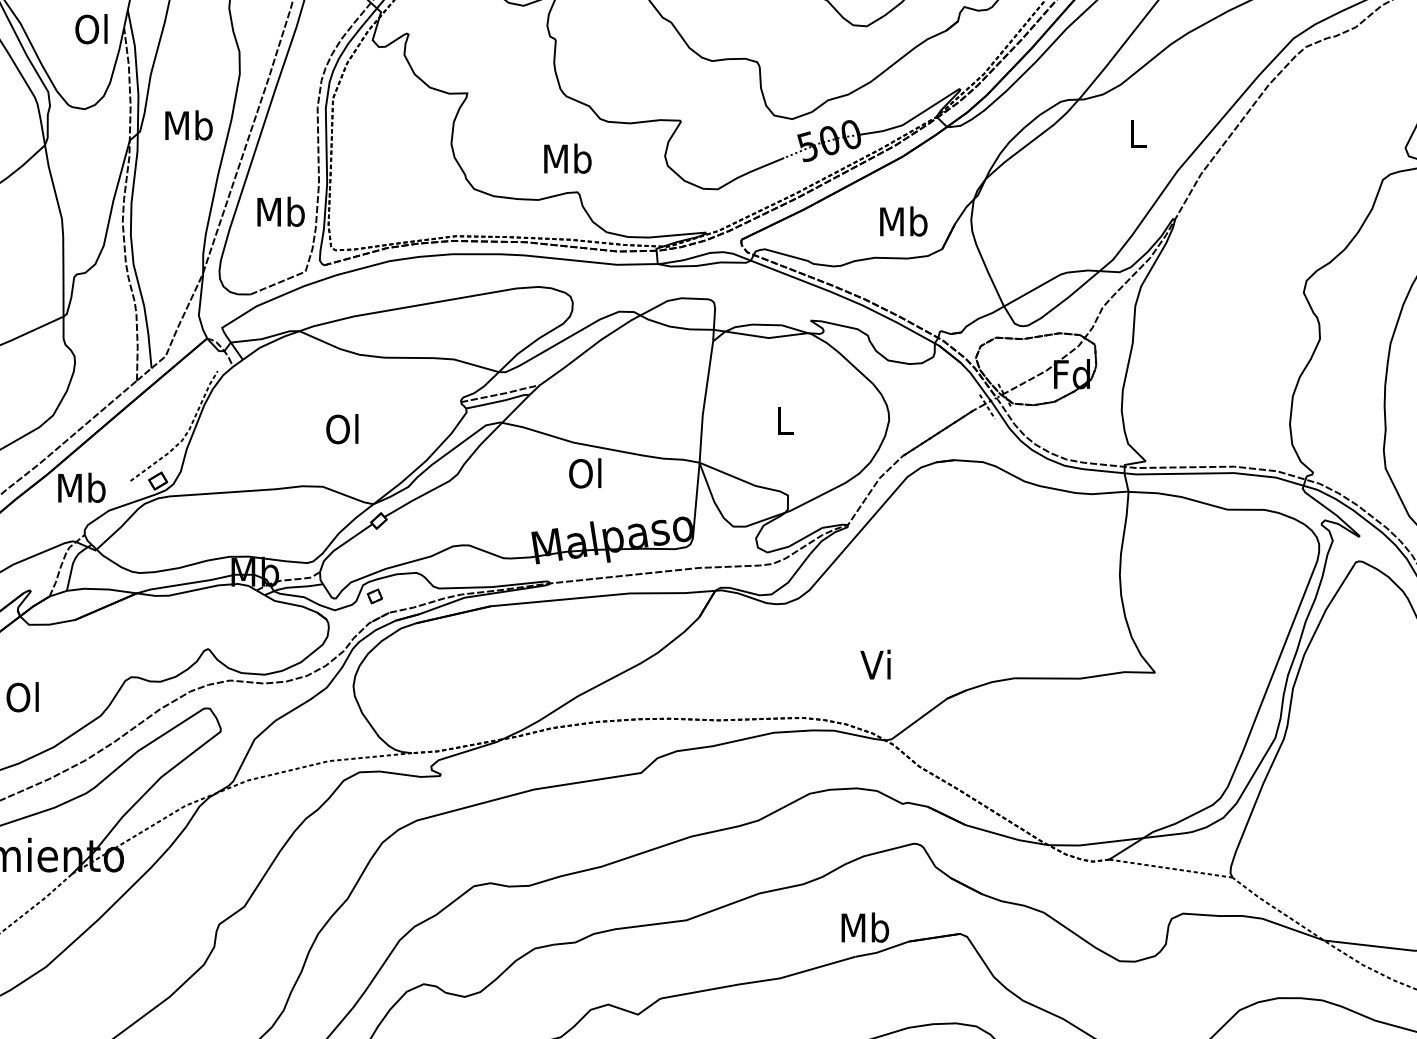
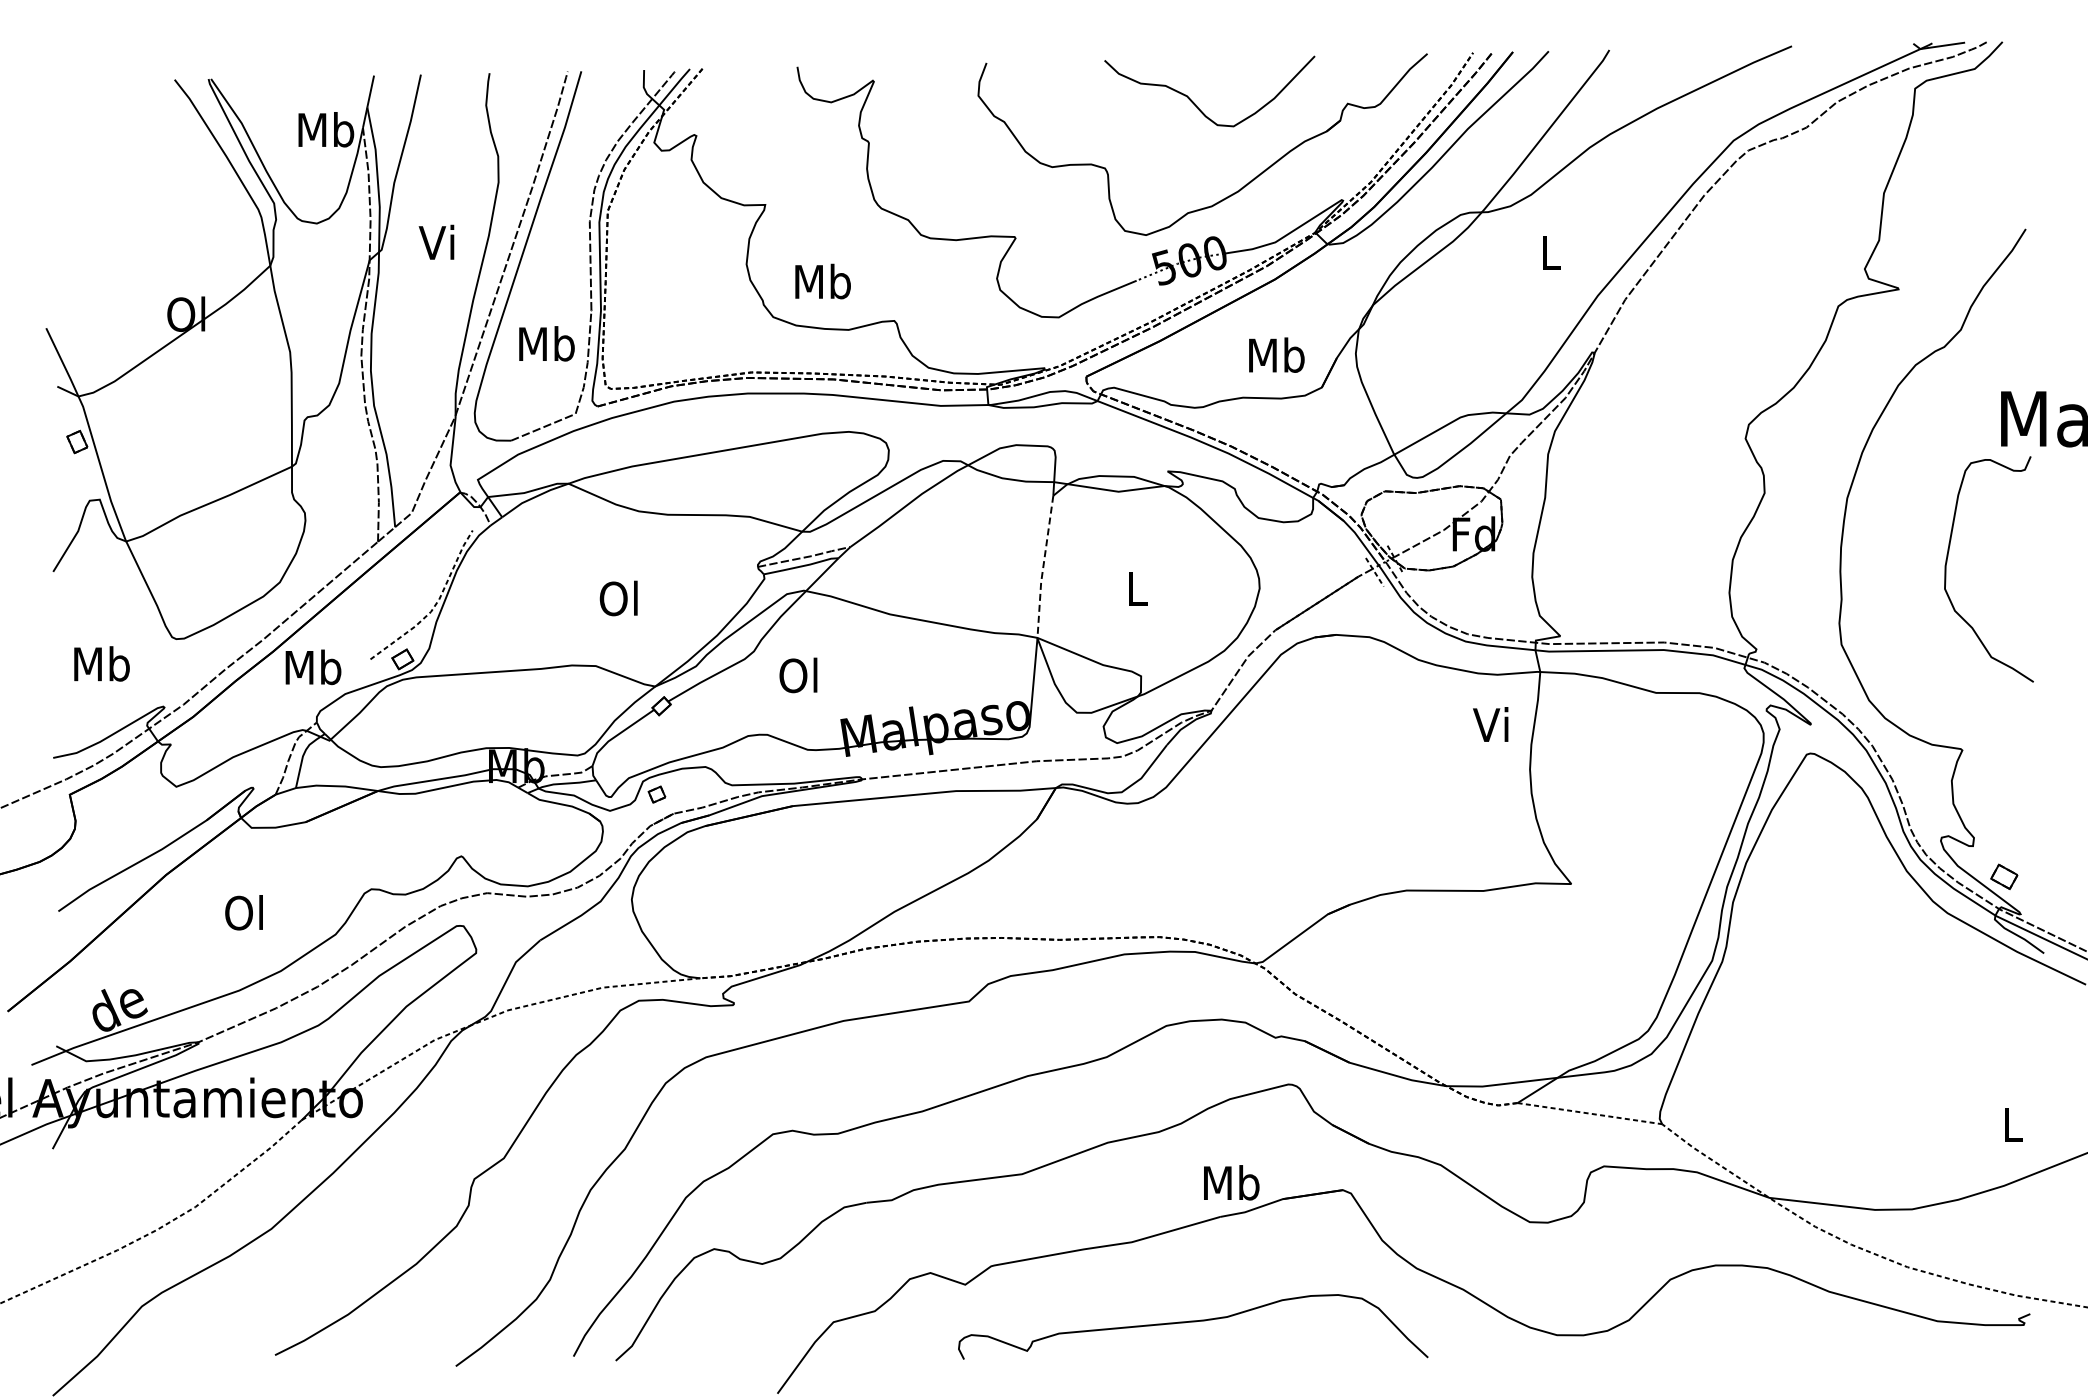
text: (92, 28) -> (326, 129), Ol -> Mb
text: (188, 125) -> (438, 242), Mb -> Vi
text: (567, 158) -> (822, 281), moved
line: (704, 402) -> (1043, 567), solid -> dashed
text: (585, 473) -> (798, 675), moved
text: (875, 664) -> (1490, 724), moved

